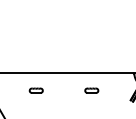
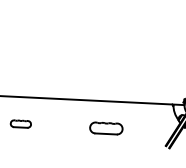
part: (91, 90) -> (106, 127), size x1.6

